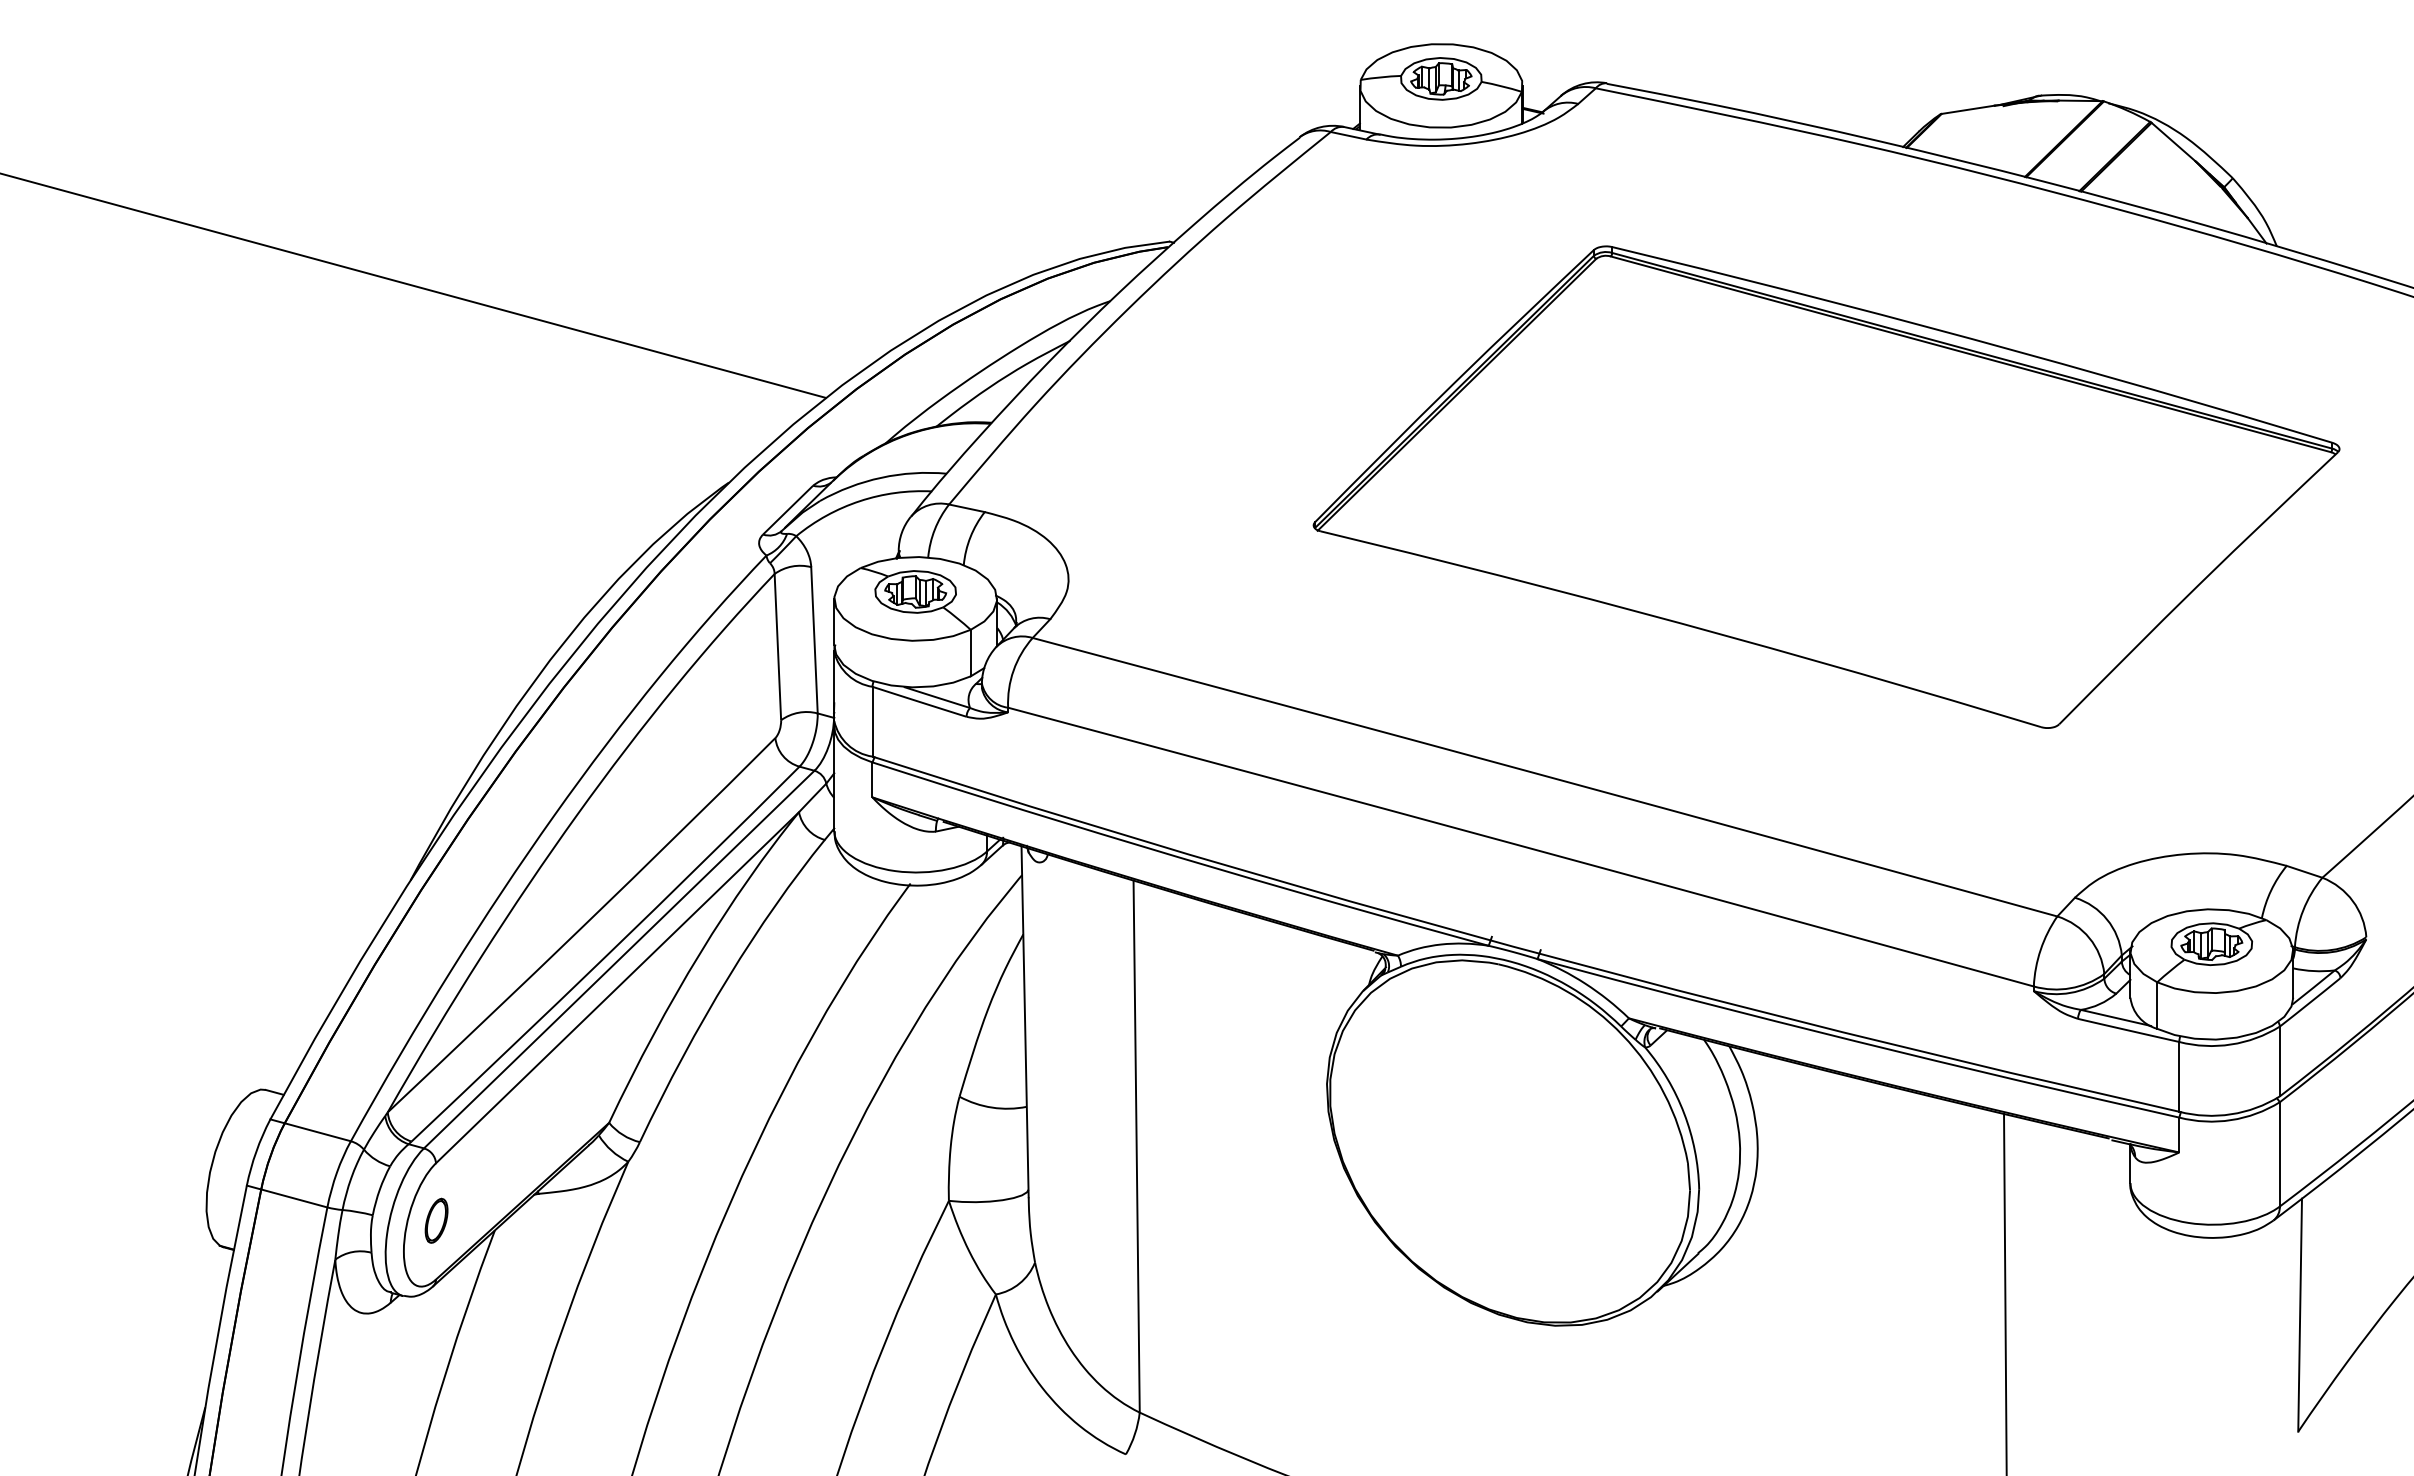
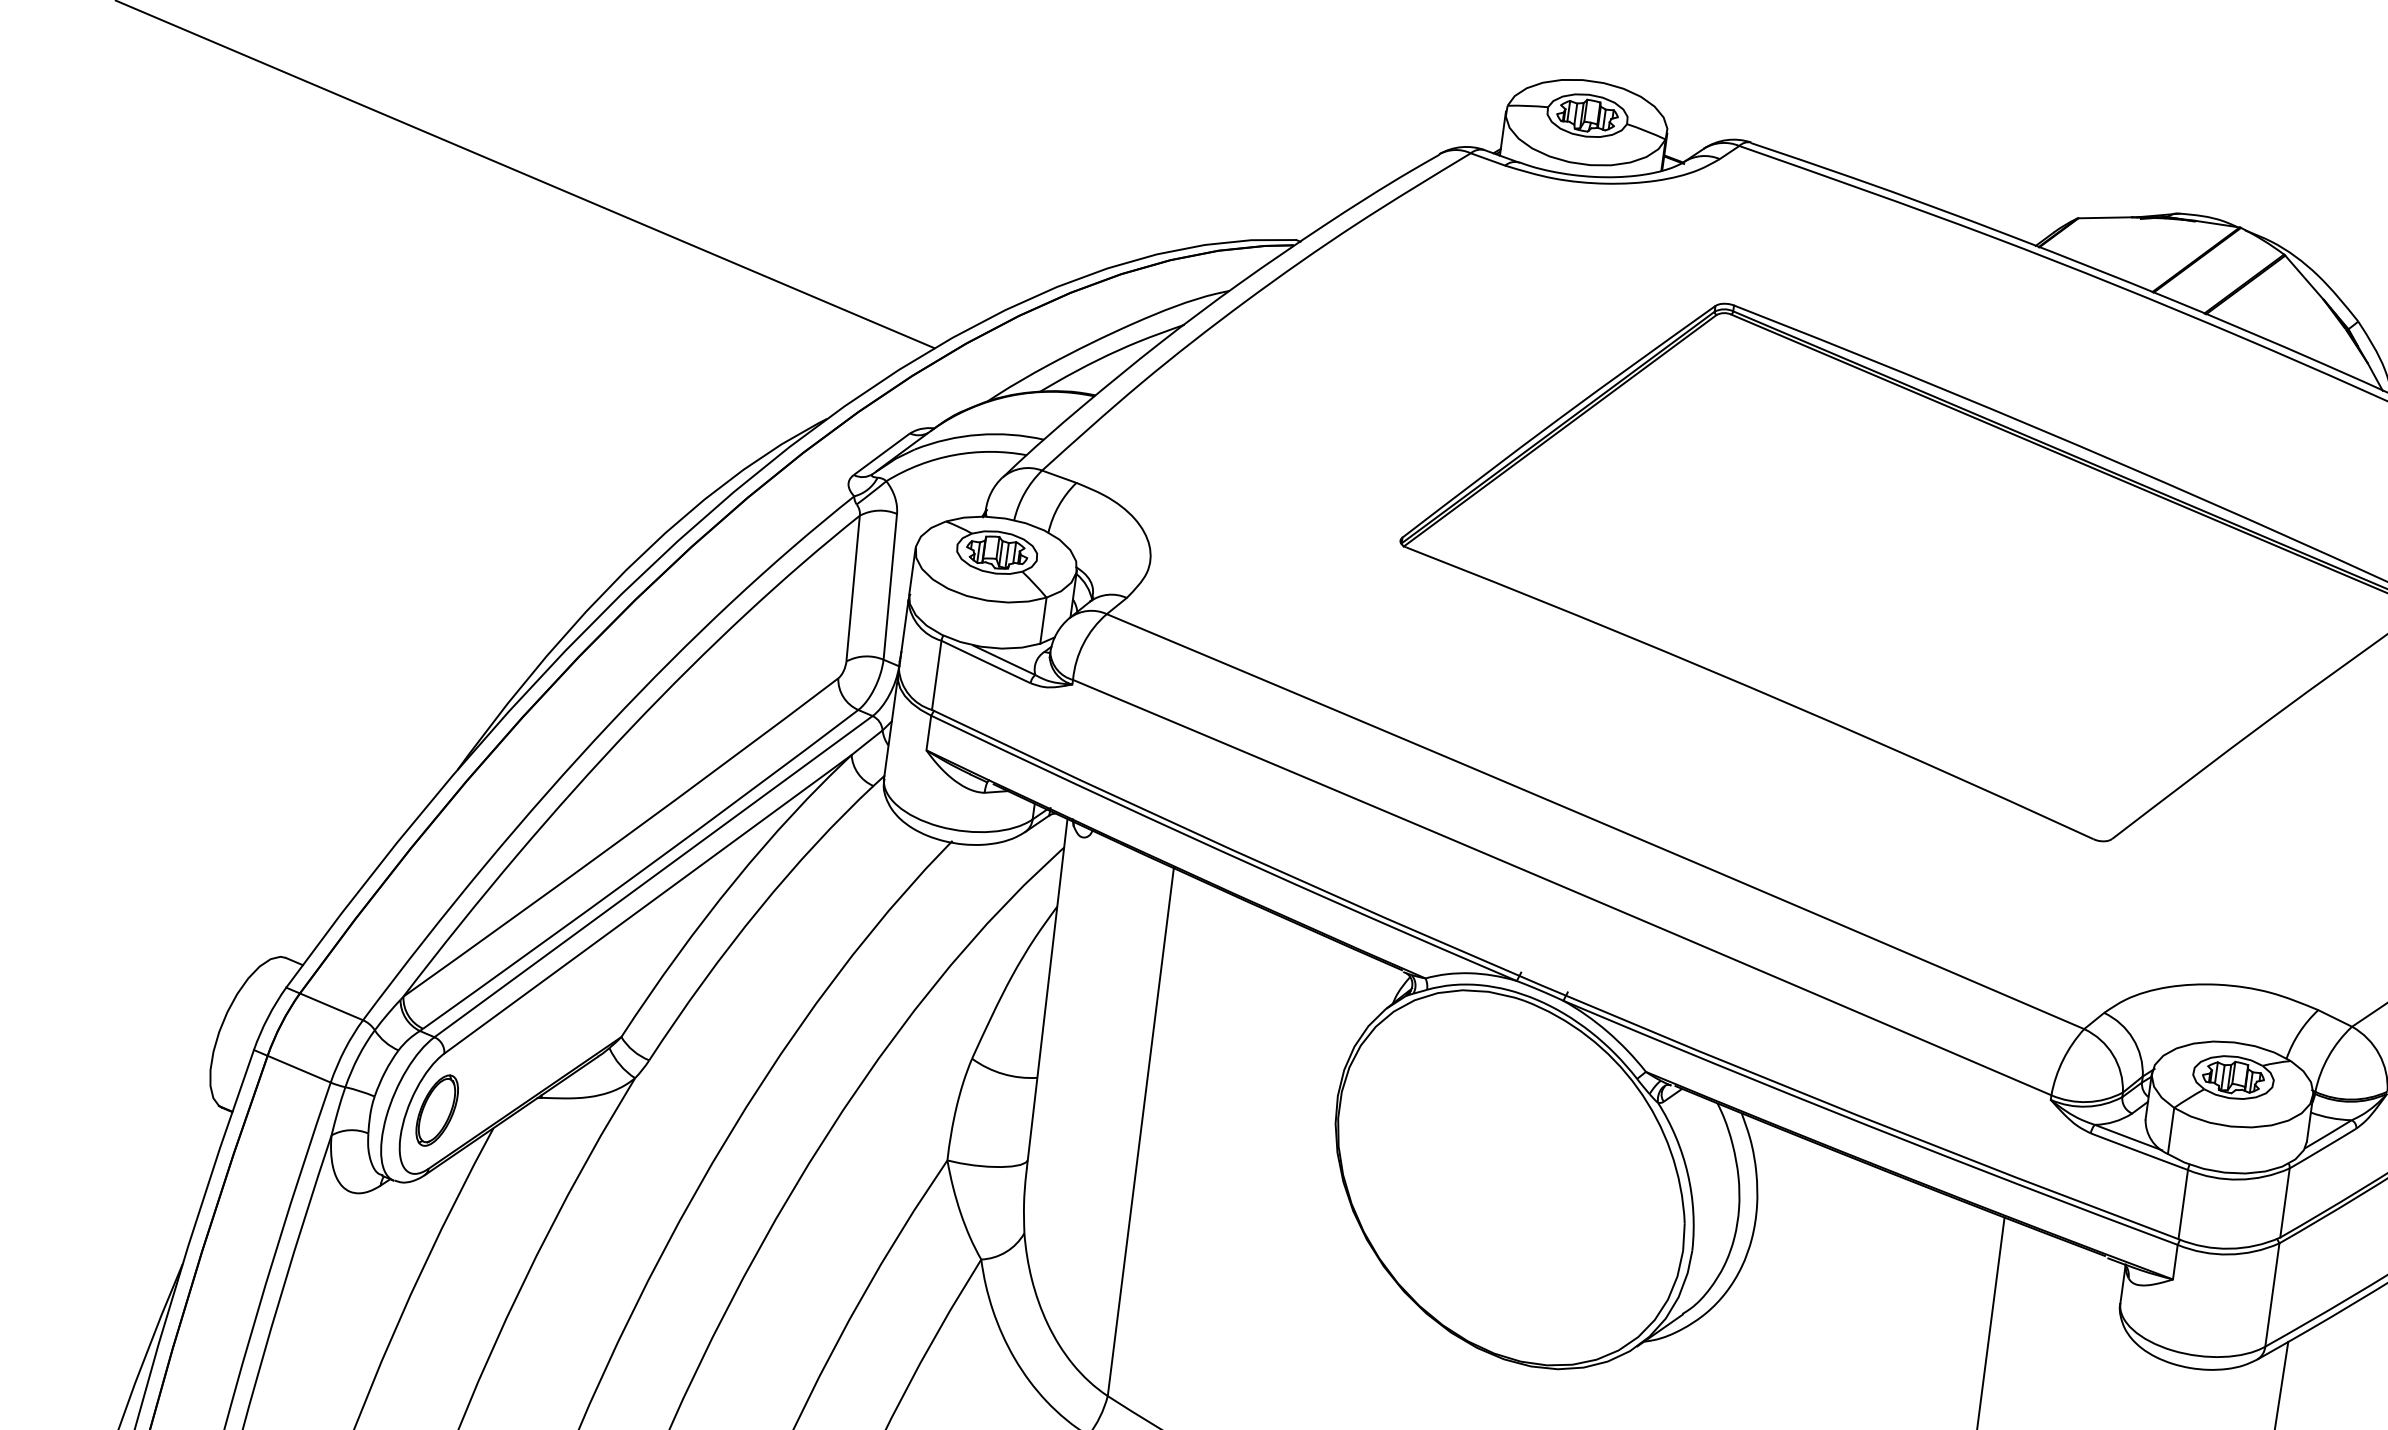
part: (436, 1220) -> (437, 1110), size x1.67

